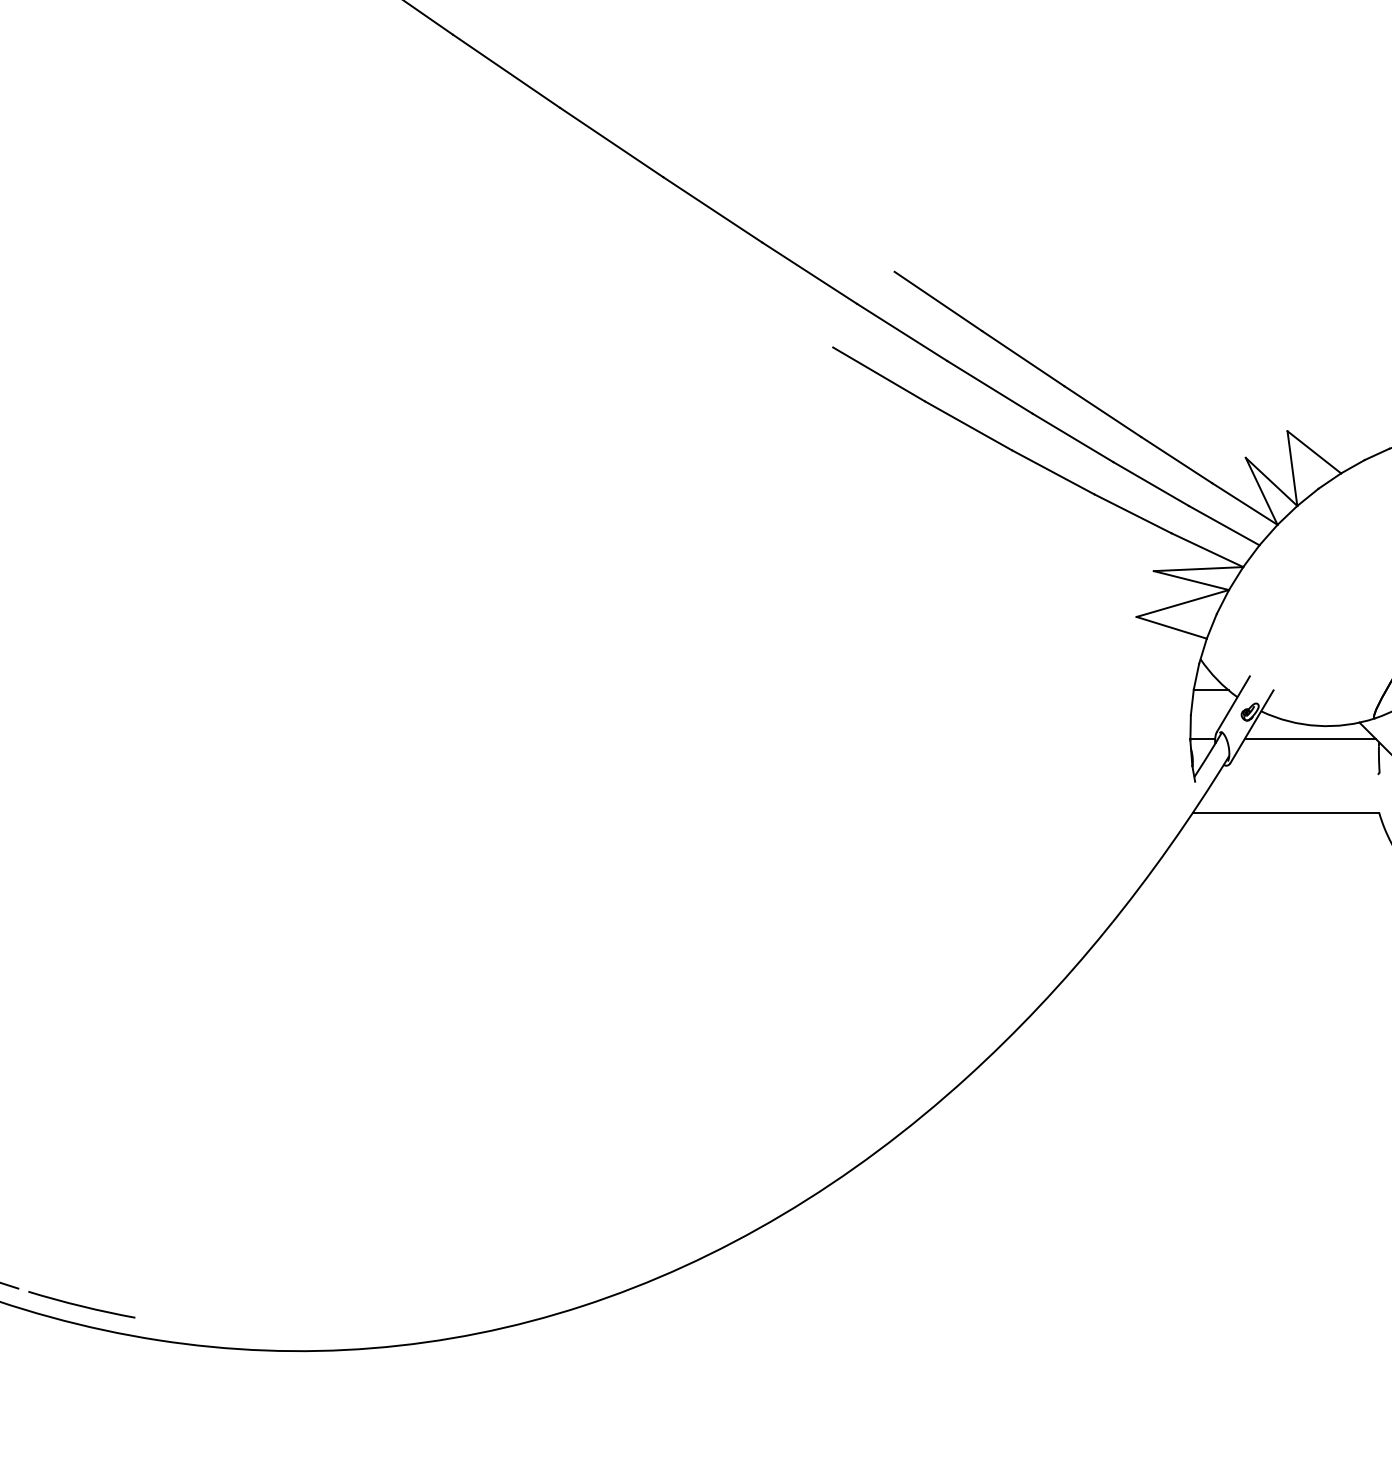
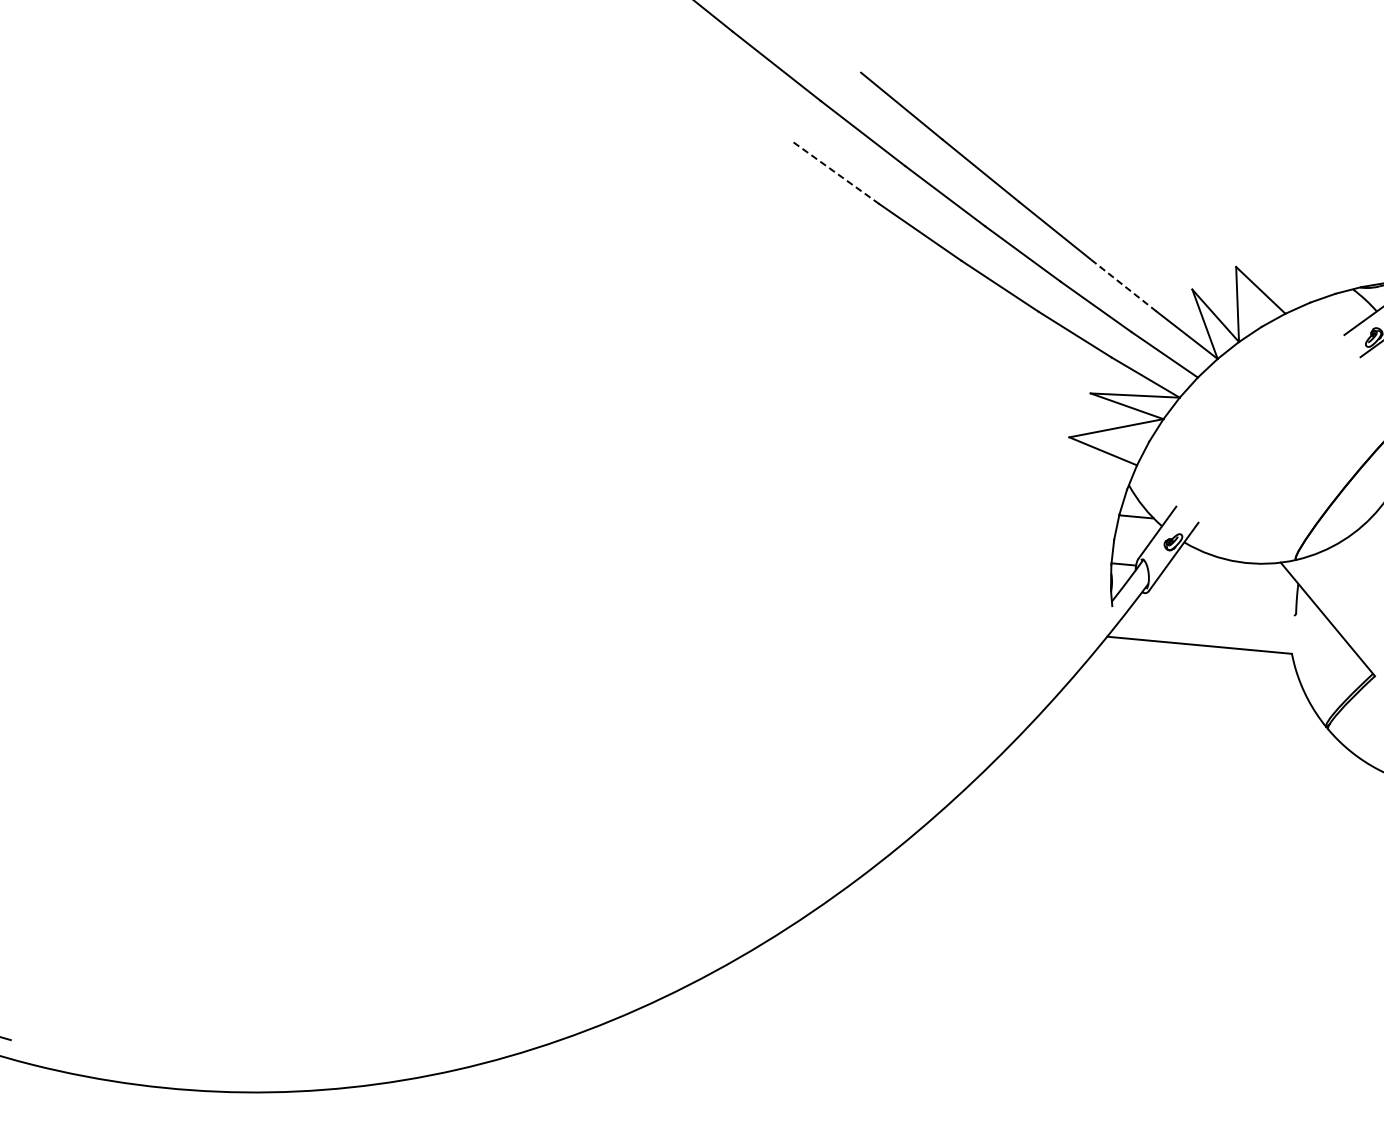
line: (878, 374) -> (835, 173), solid -> dashed
line: (1176, 459) -> (1123, 284), solid -> dashed
line: (1309, 738) -> (1229, 573), removed

